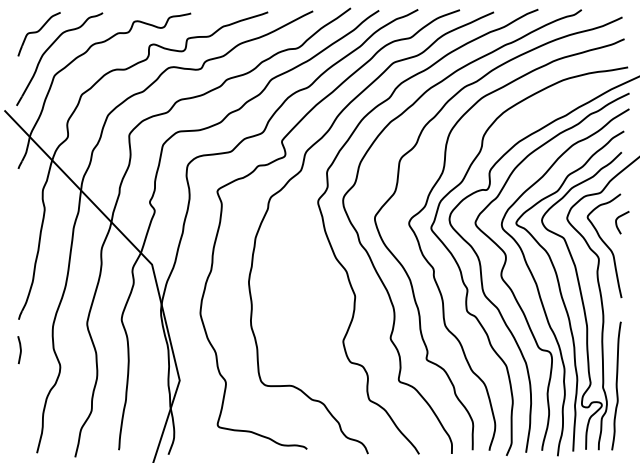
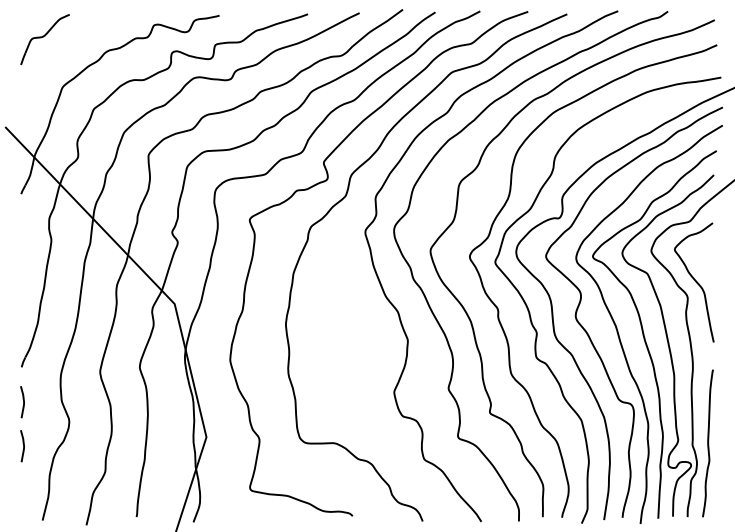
part: (50, 48) -> (57, 55), removed
curve: (616, 222) -> (708, 255), removed
curve: (20, 388) -> (23, 446), added

